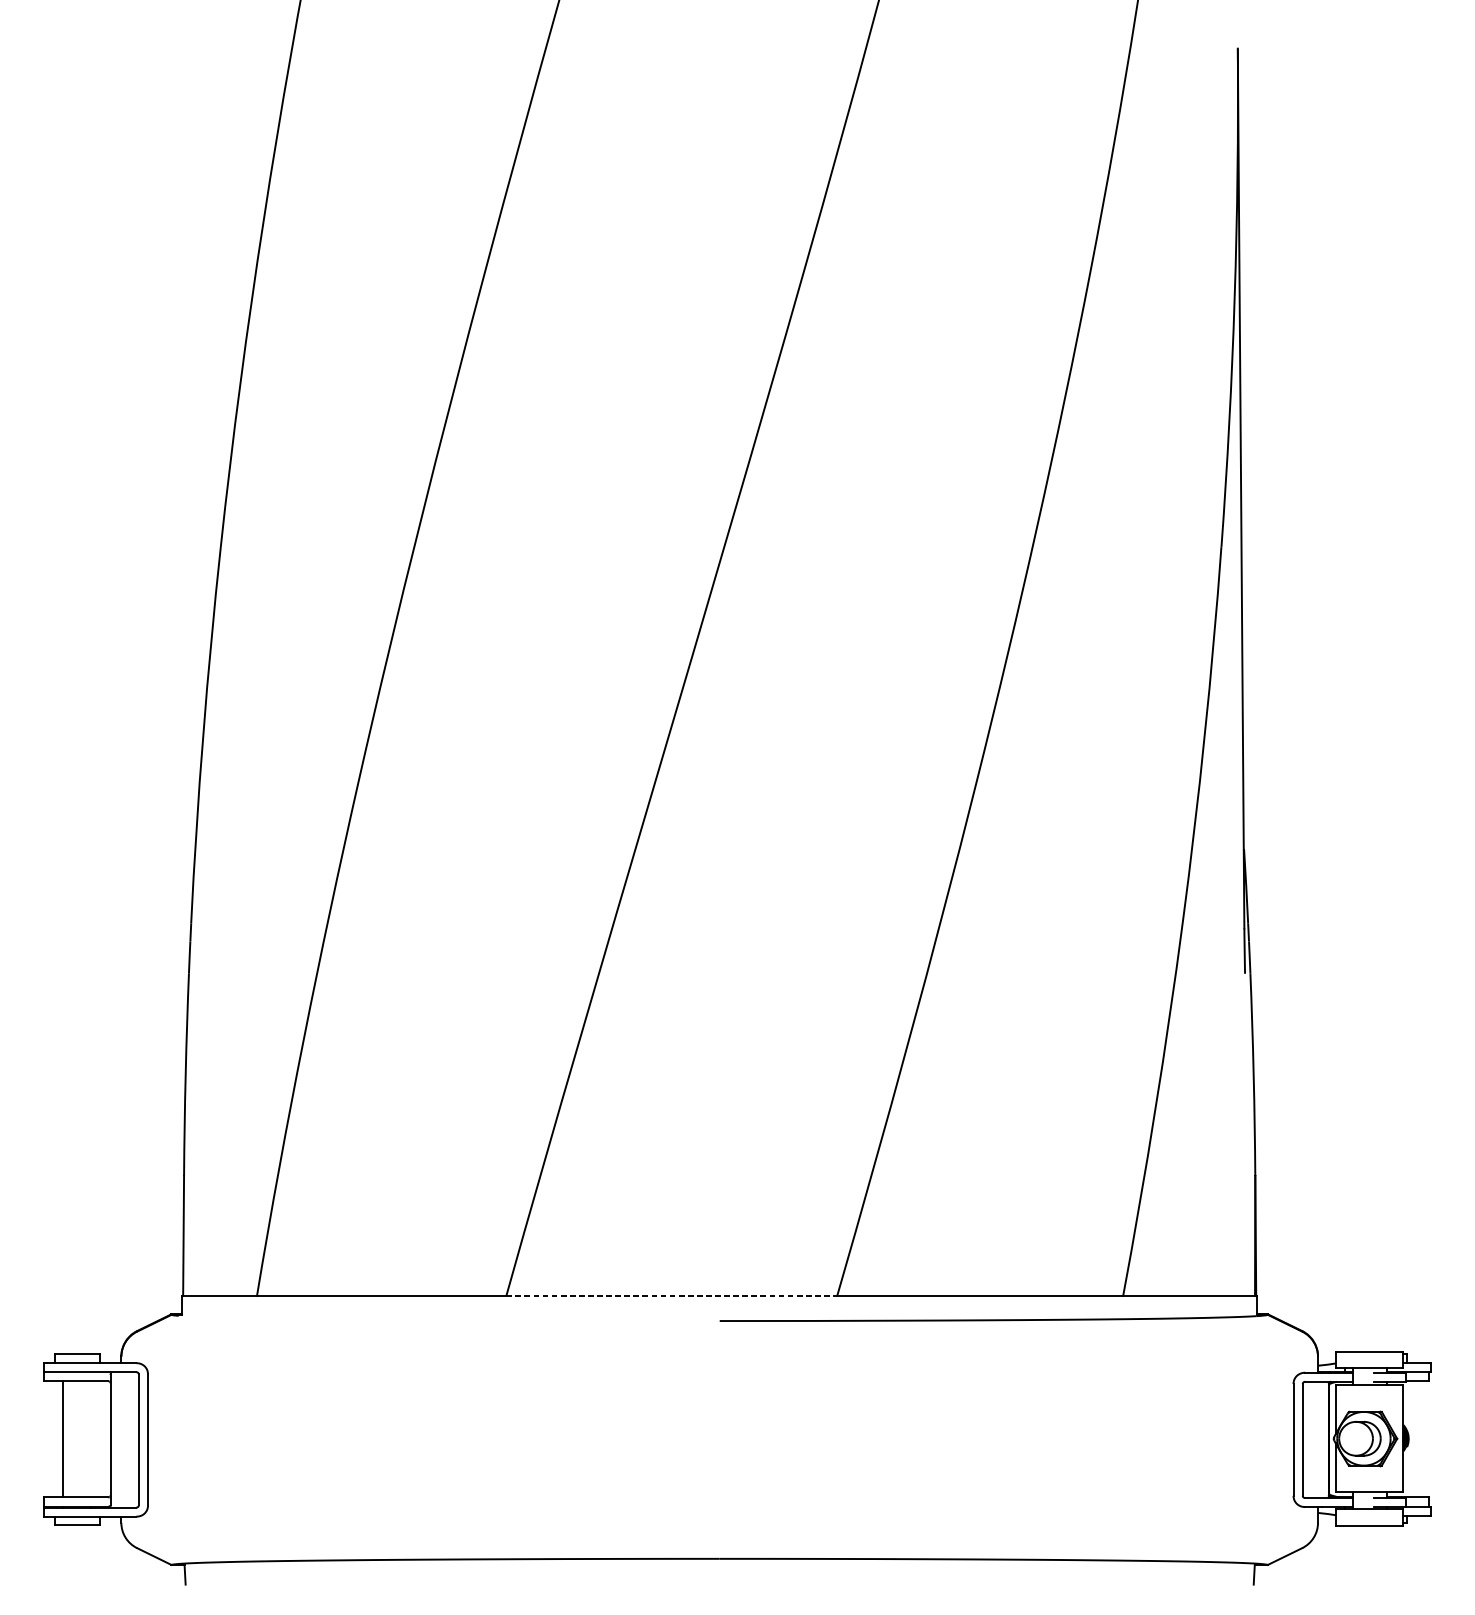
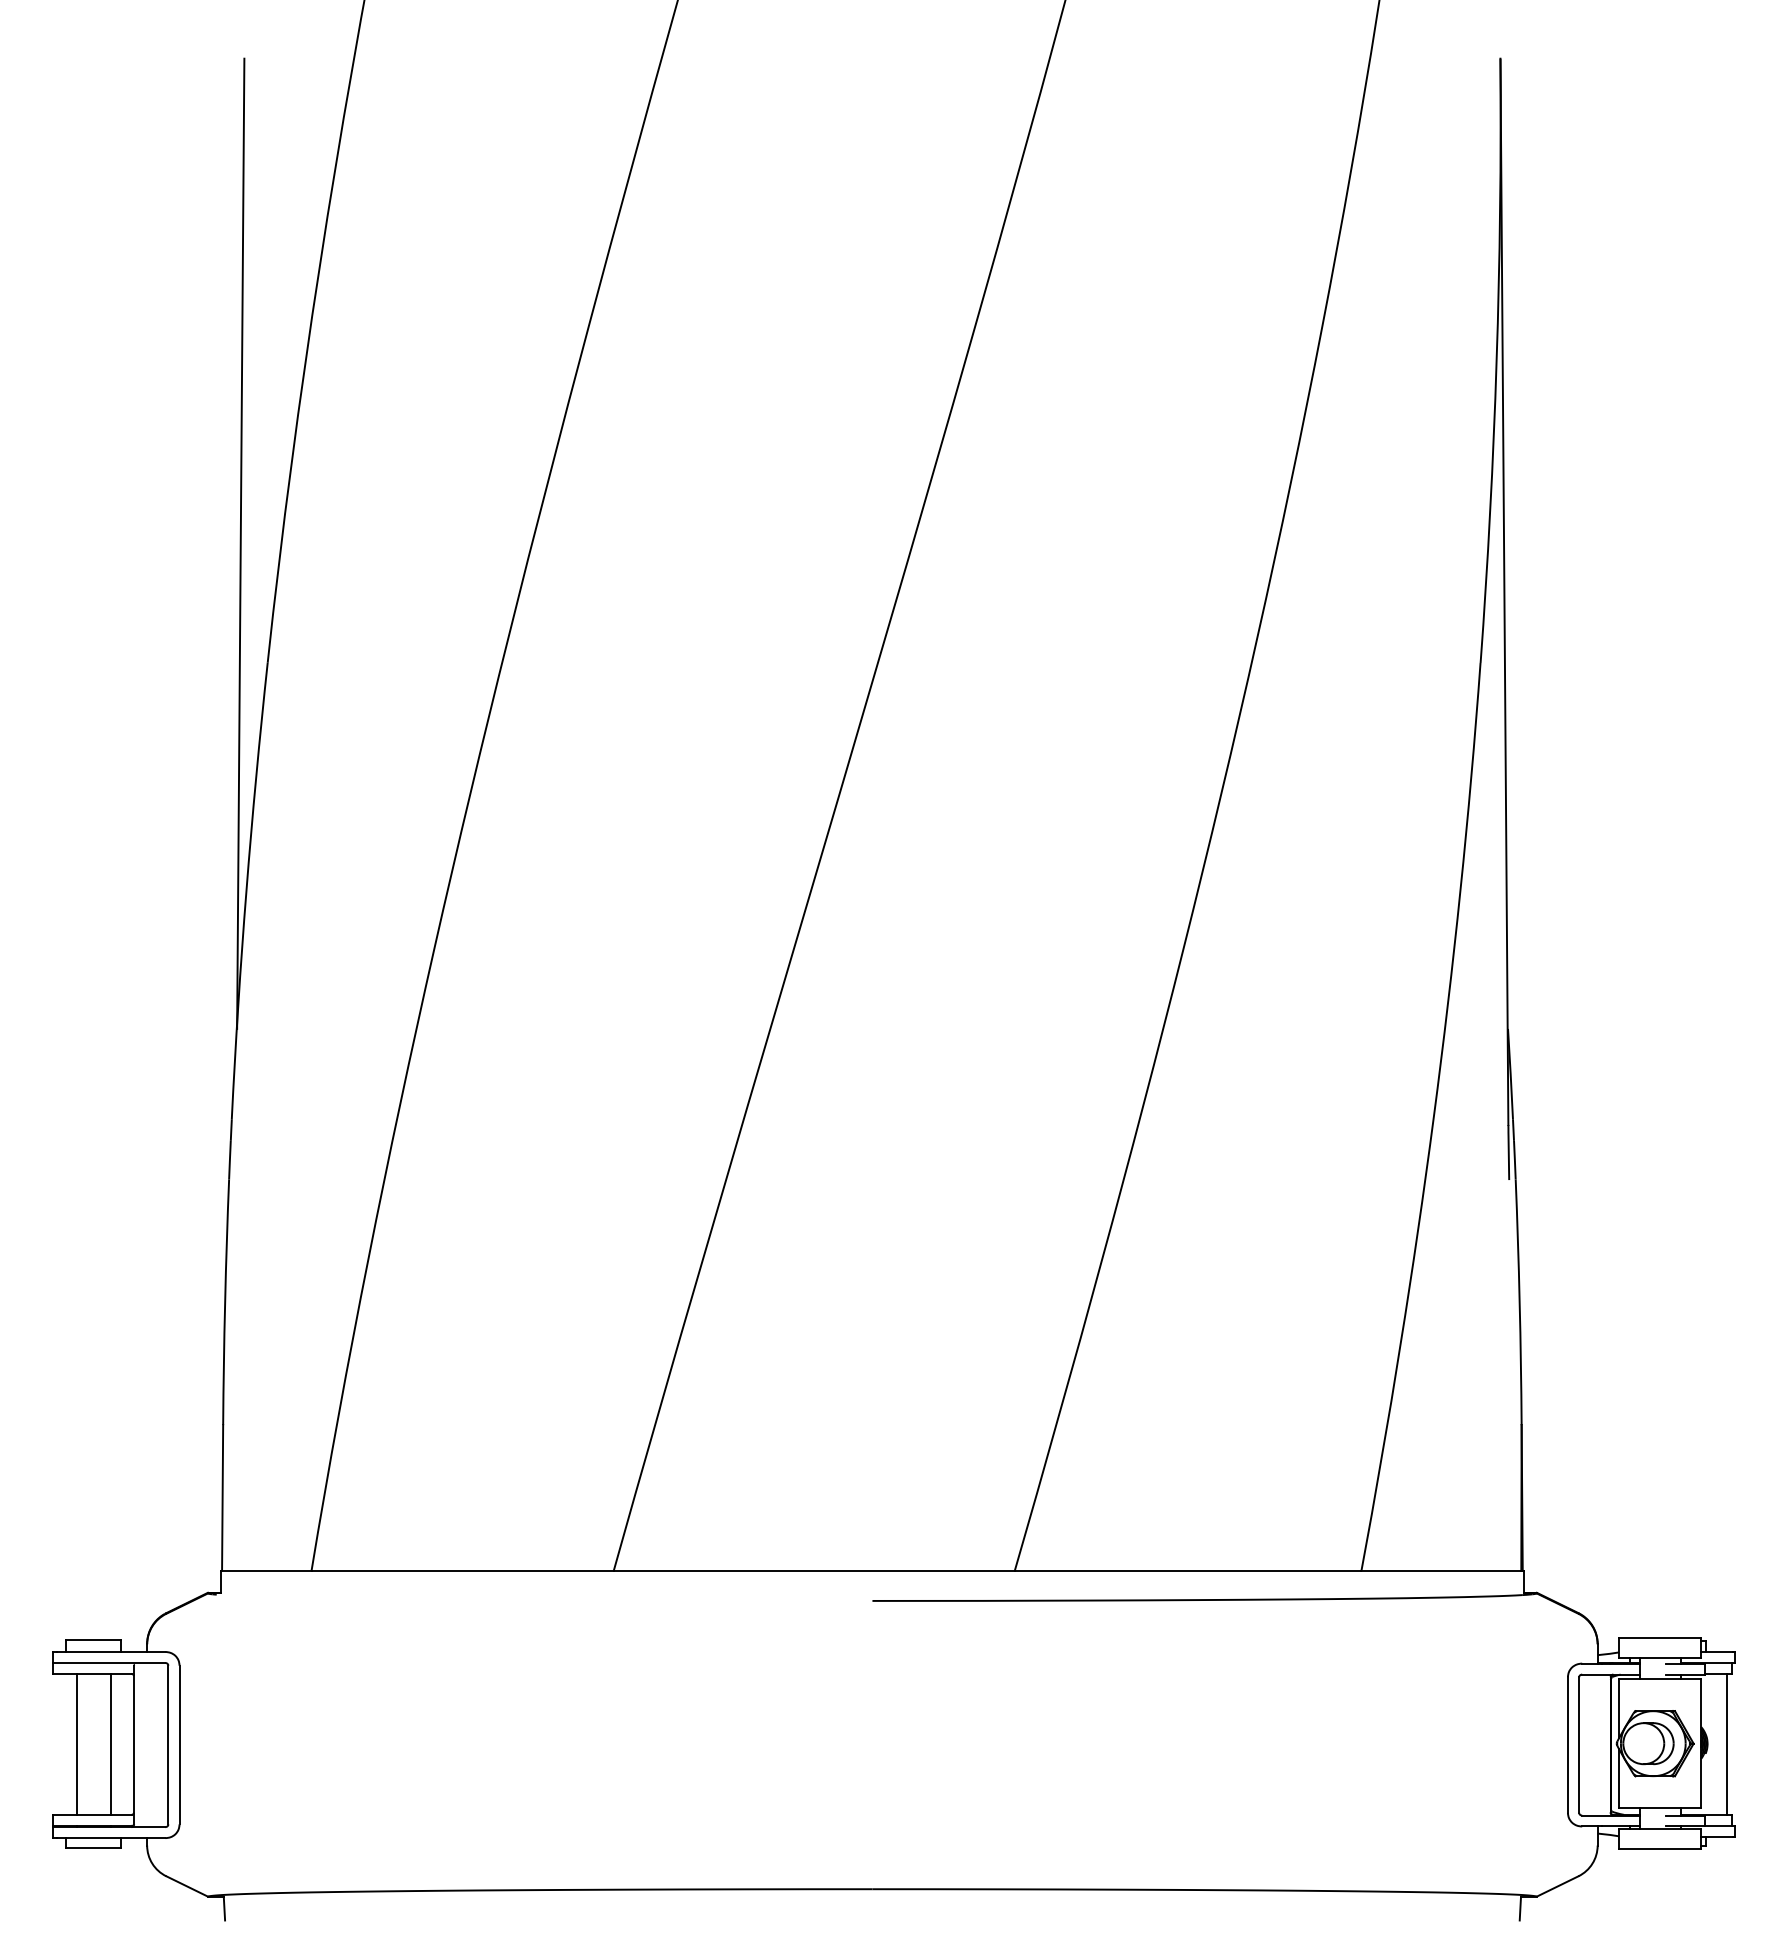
line: (198, 448) -> (240, 543), added
line: (671, 1295) -> (814, 1570), dashed -> solid
line: (91, 1438) -> (110, 1743), added
line: (1424, 1438) -> (1726, 1743), added

